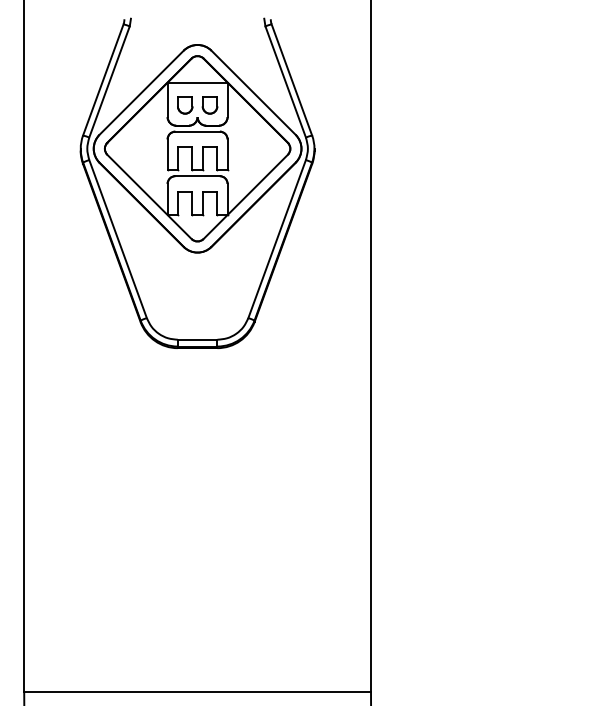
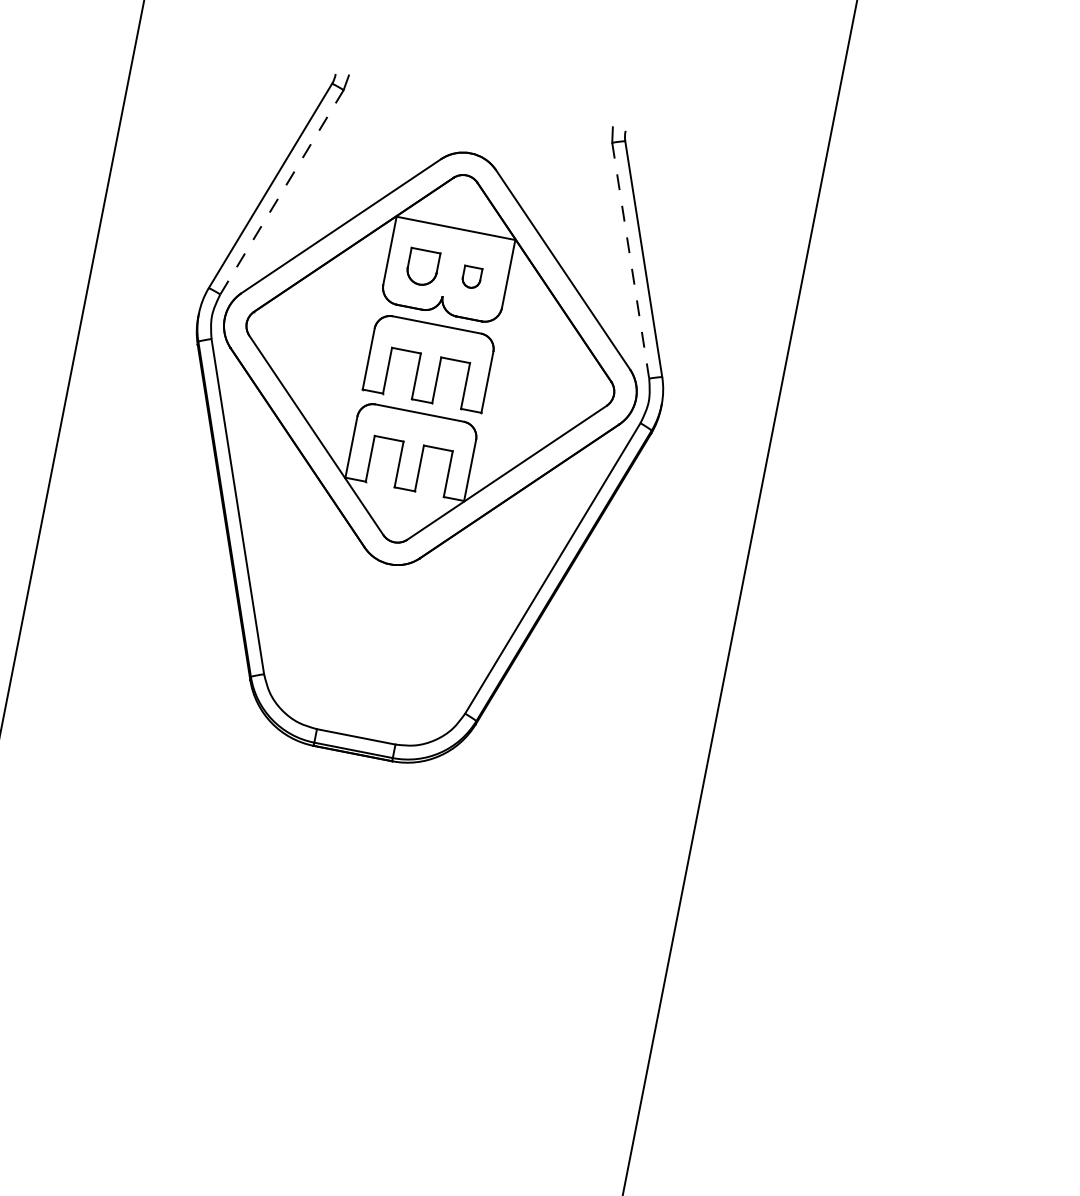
line: (109, 81) -> (282, 191), solid -> dashed
line: (285, 82) -> (630, 261), solid -> dashed
part: (209, 105) -> (470, 277), size x0.6

